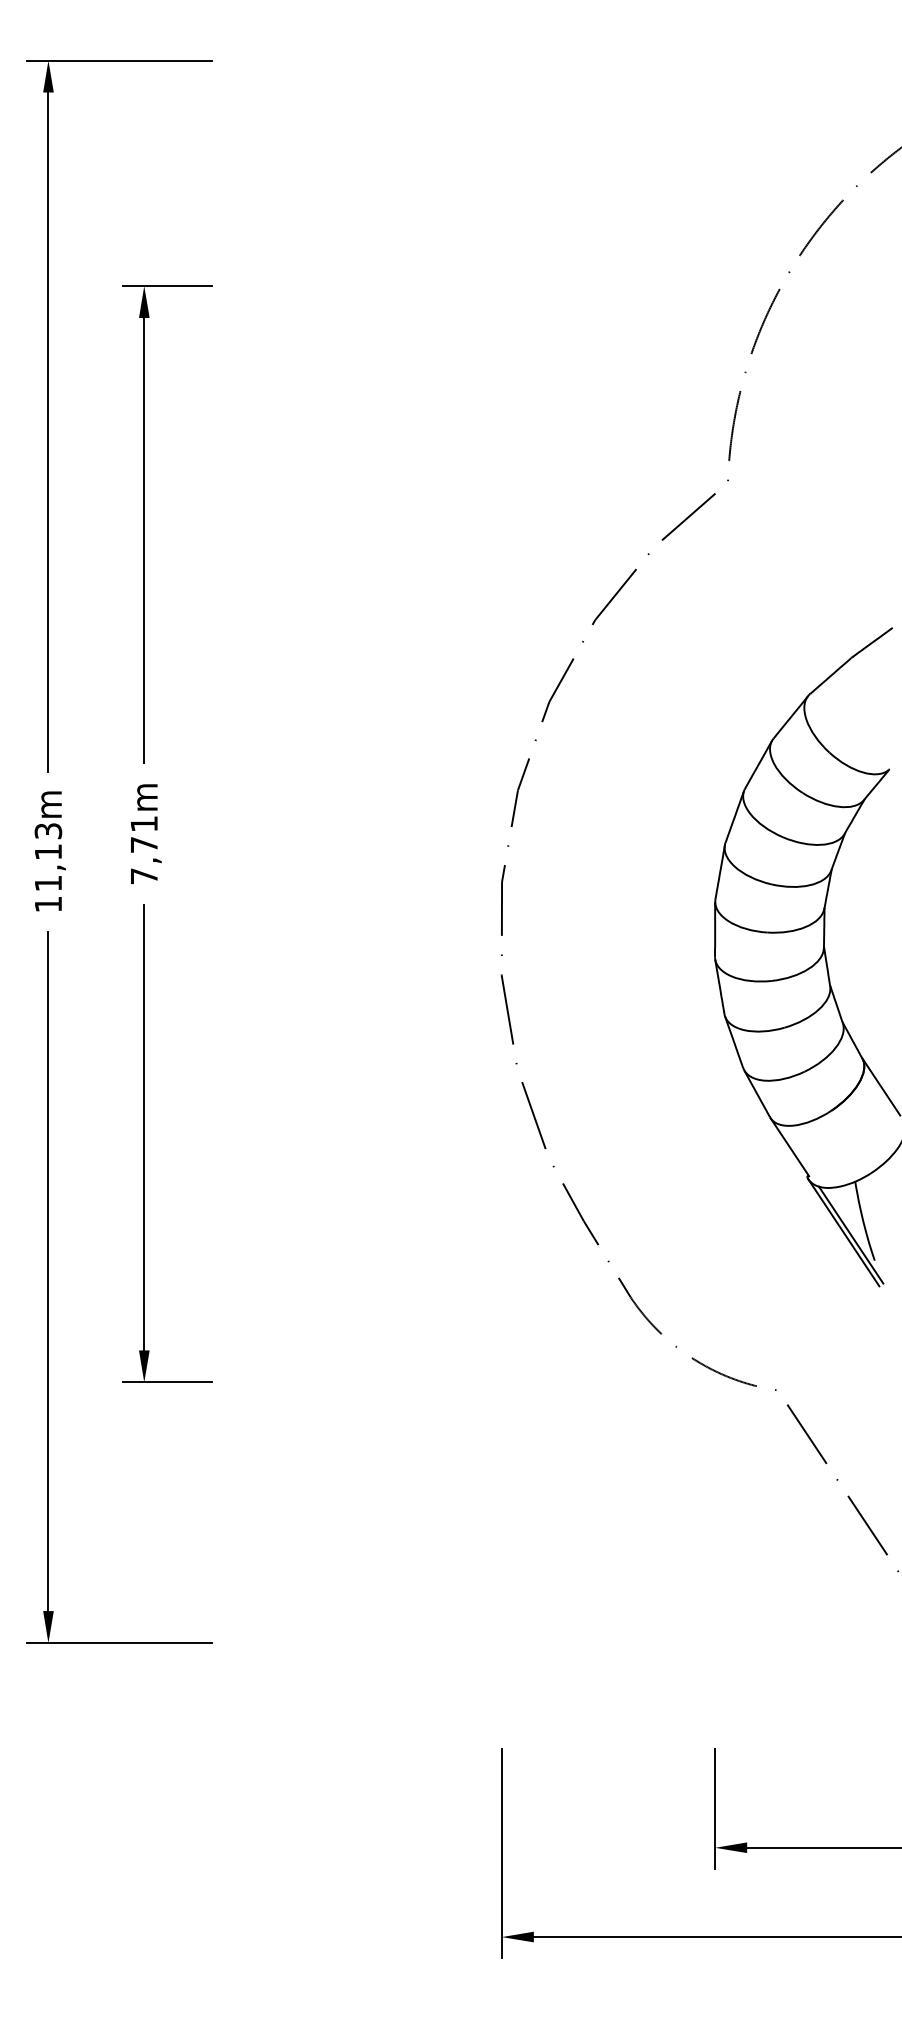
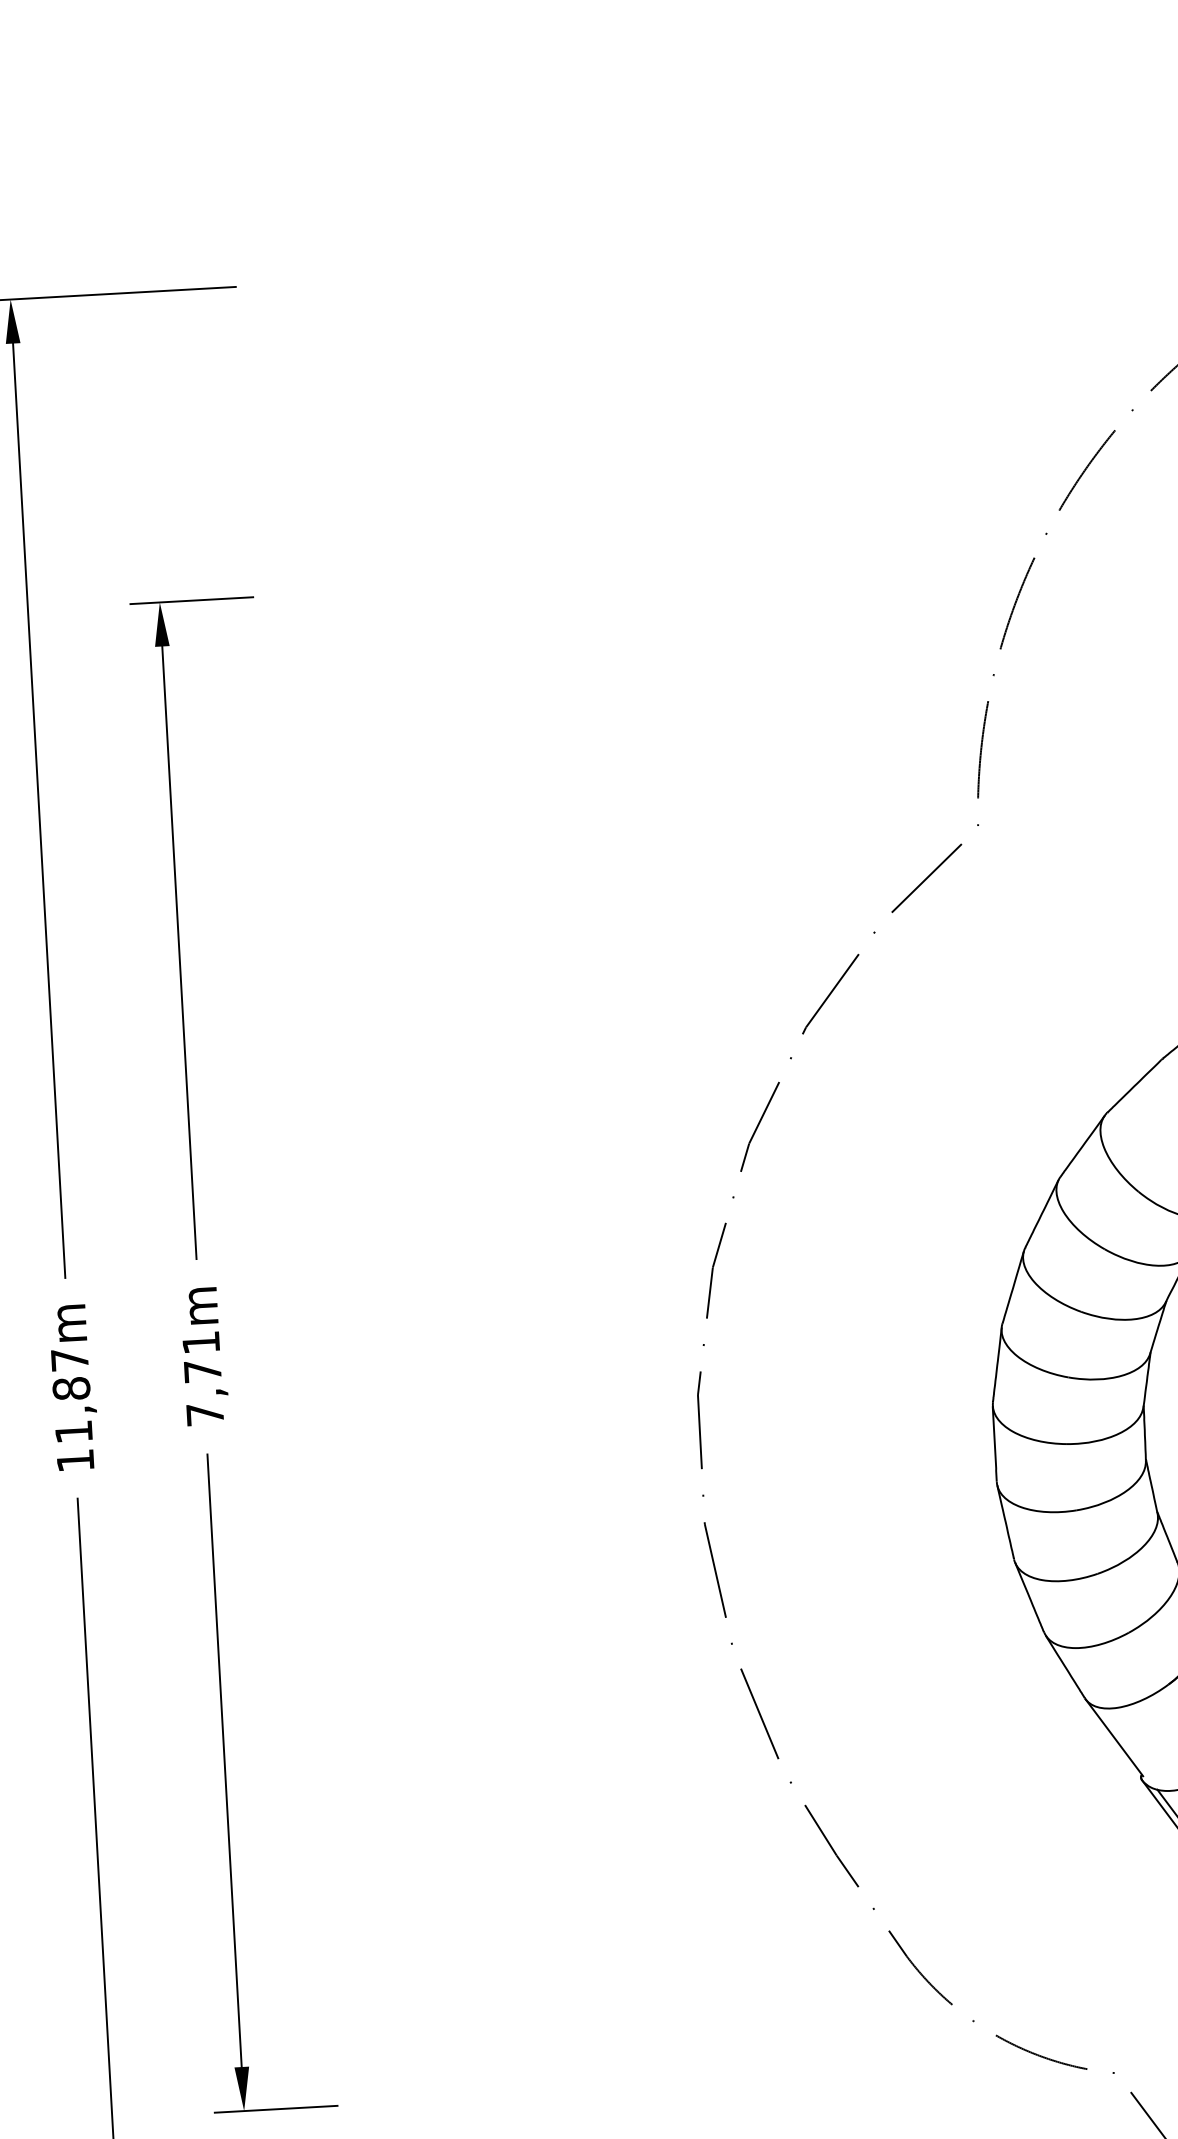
text: (48, 841) -> (70, 1374), 11,13m -> 11,87m

